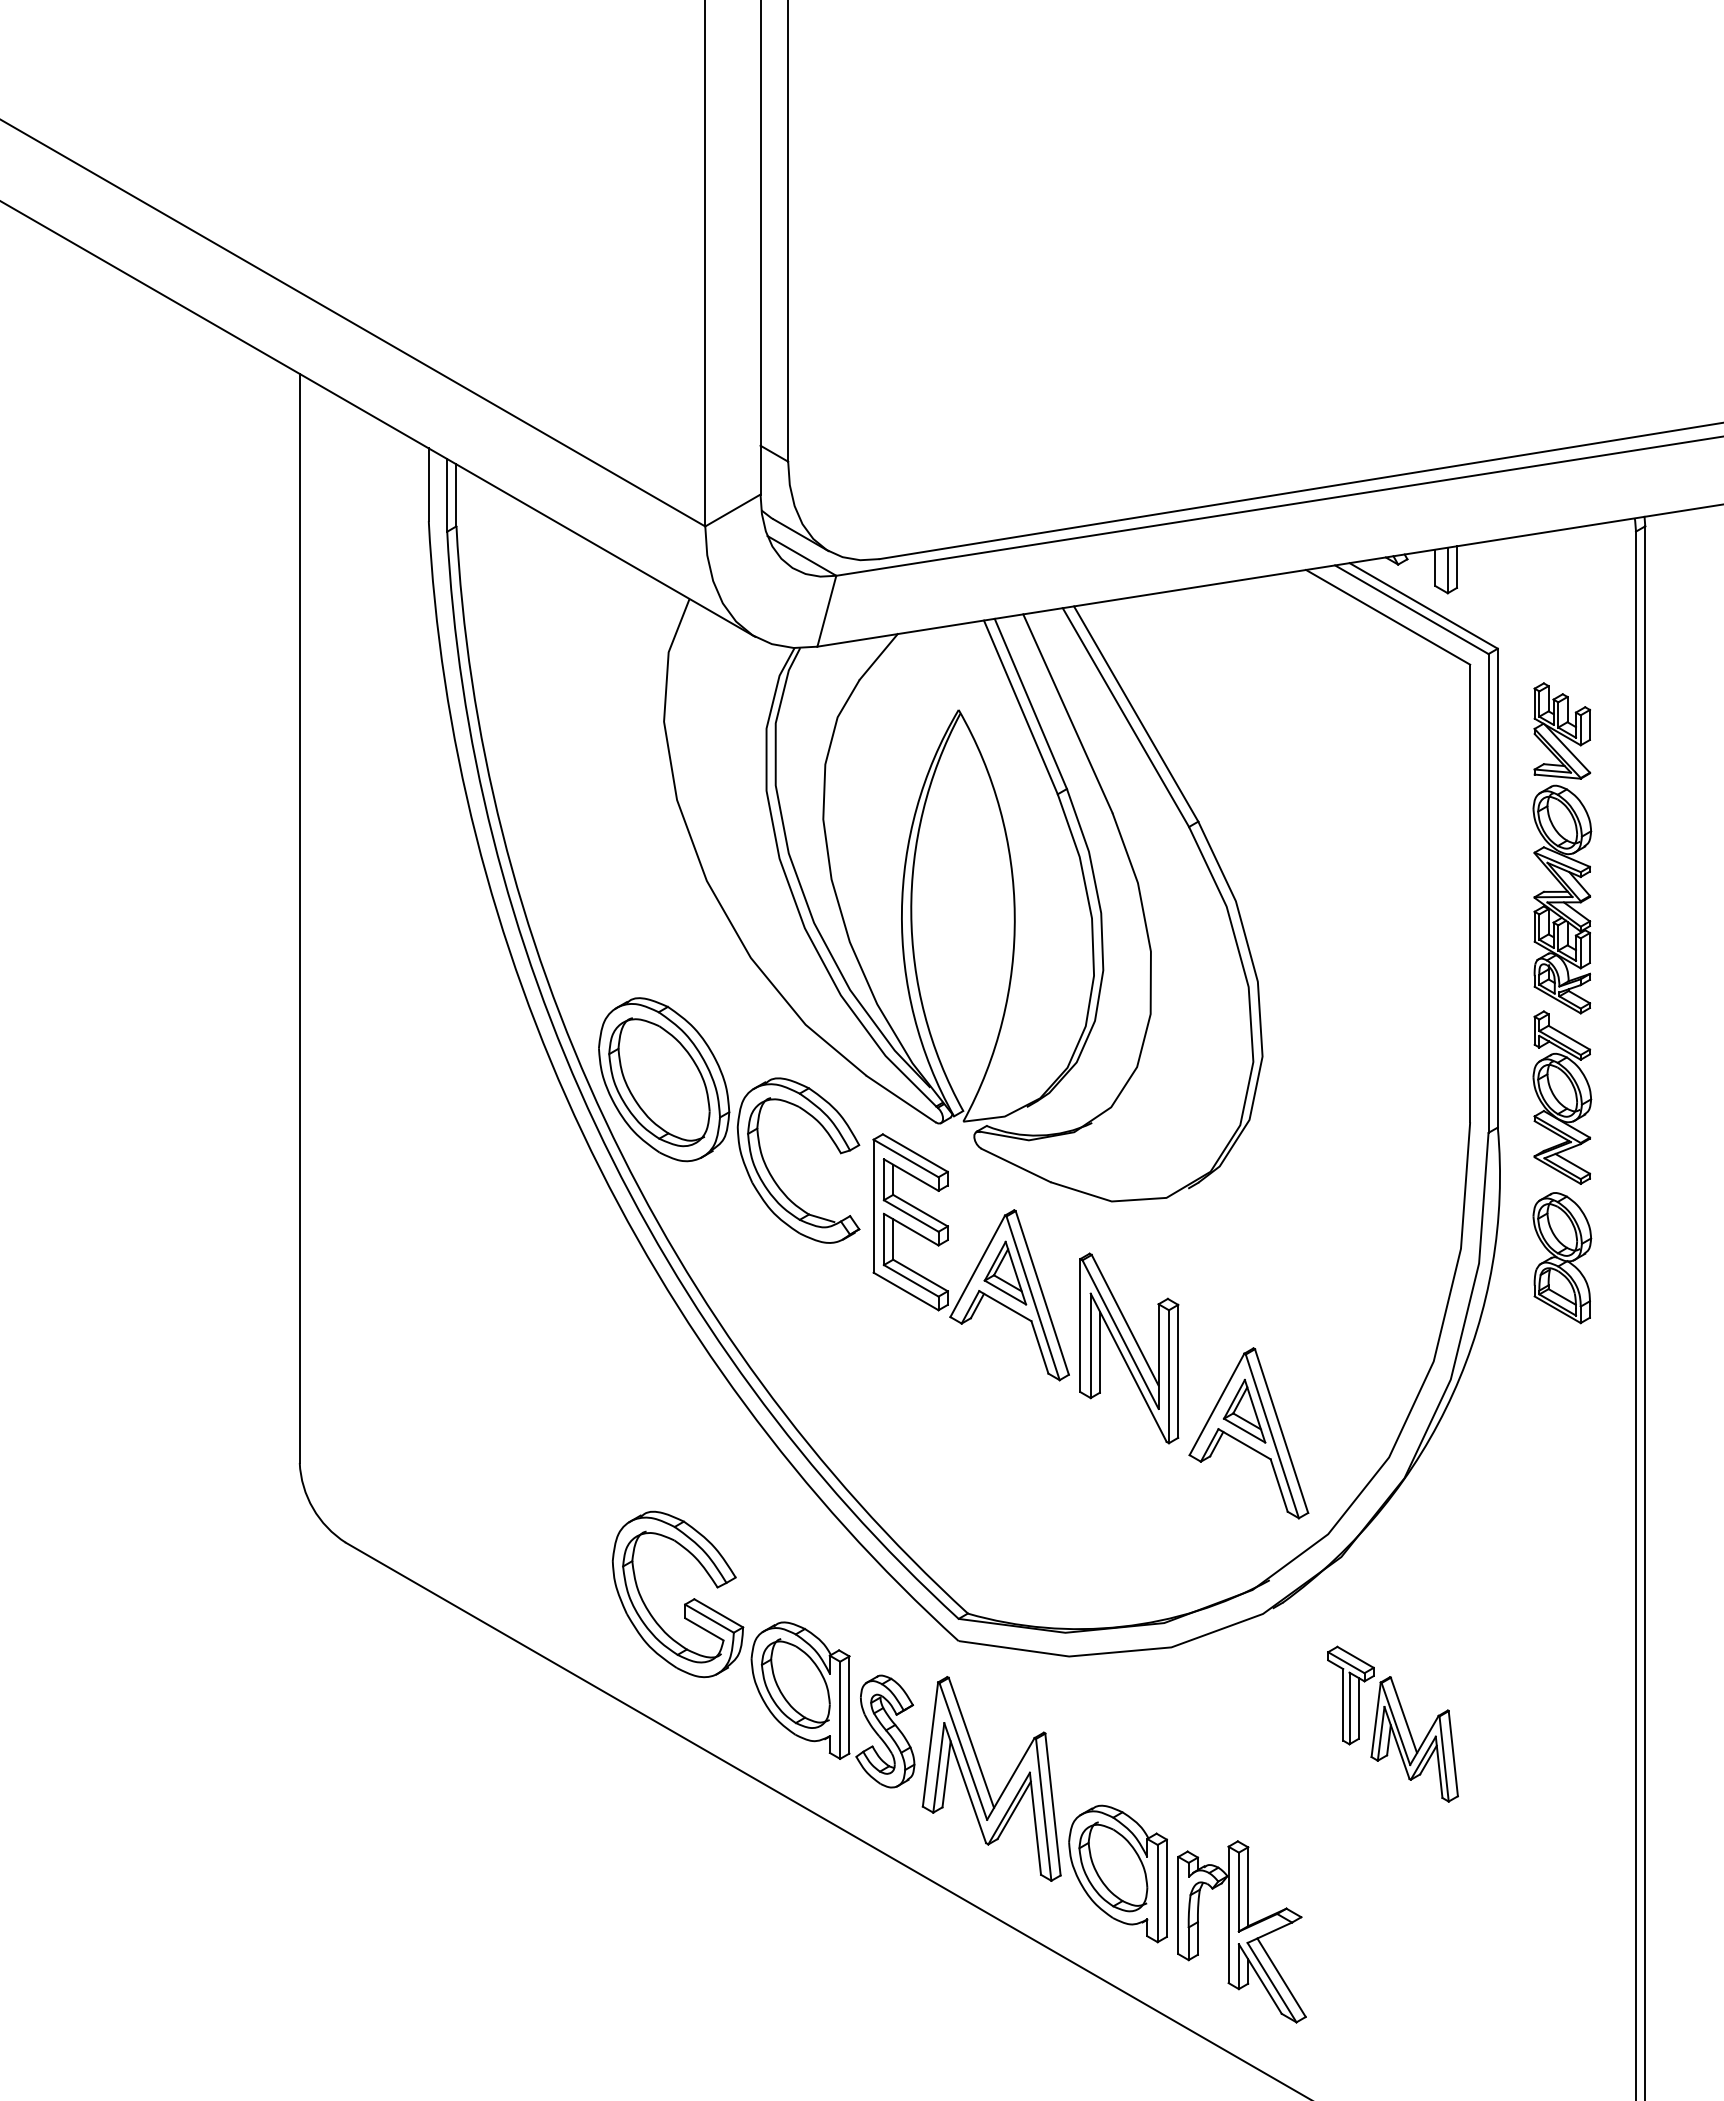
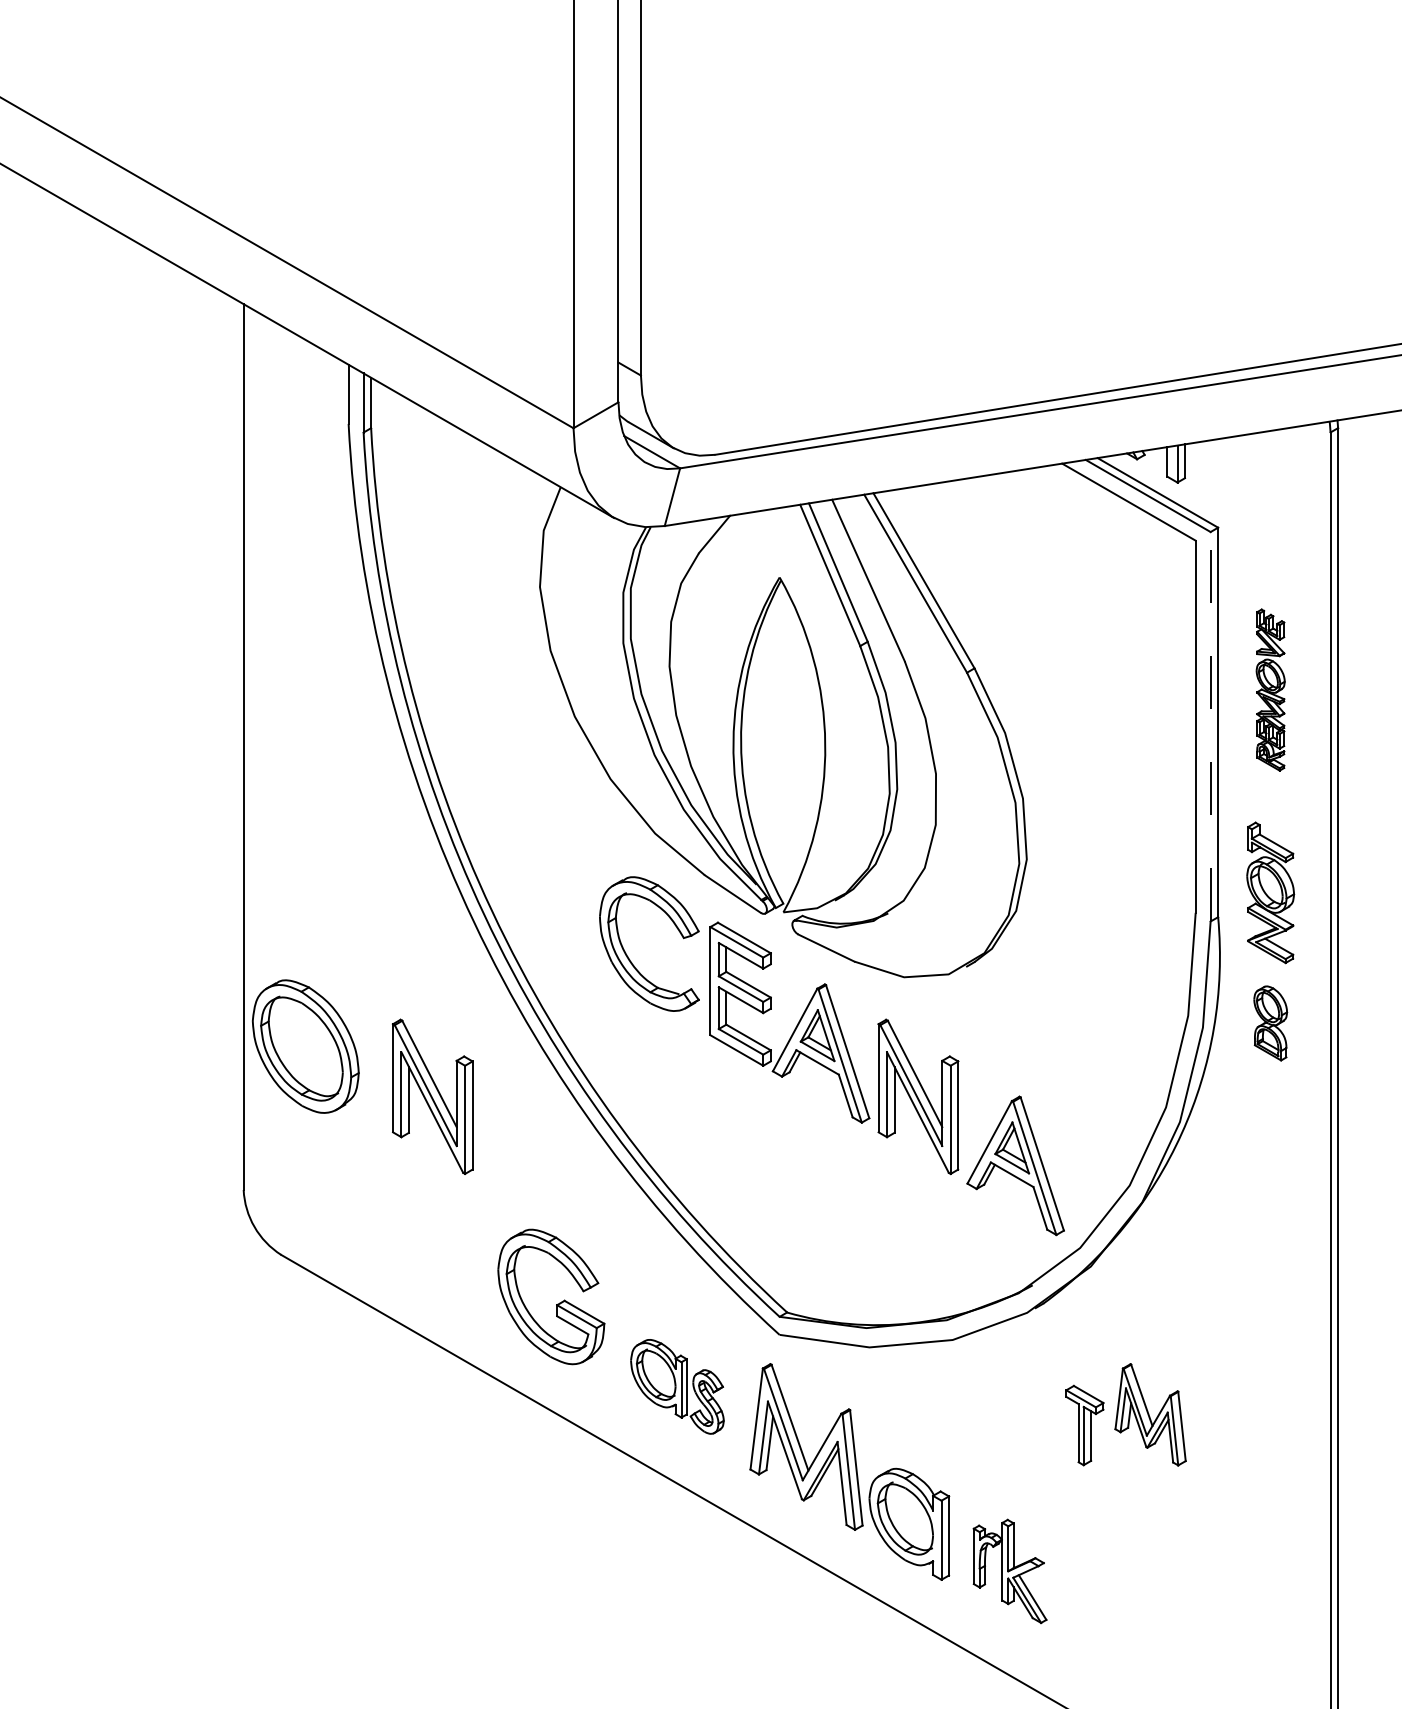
part: (1562, 848) -> (1270, 690), size x0.6
line: (1488, 892) -> (1210, 725), solid -> dashed
part: (664, 1079) -> (306, 1046), moved
part: (1562, 1258) -> (1270, 1023), size x0.7
part: (532, 1348) -> (432, 1096), added
part: (1350, 1695) -> (1084, 1425), moved
part: (832, 1704) -> (677, 1386), size x0.7
part: (1241, 1931) -> (1009, 1571), size x0.7

